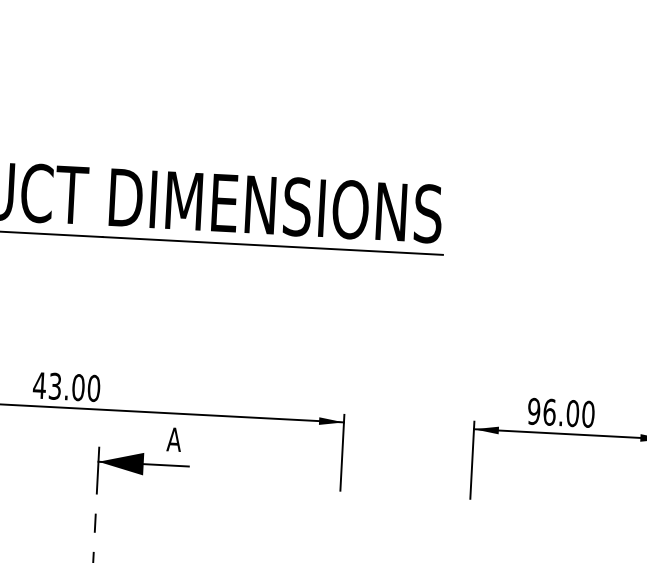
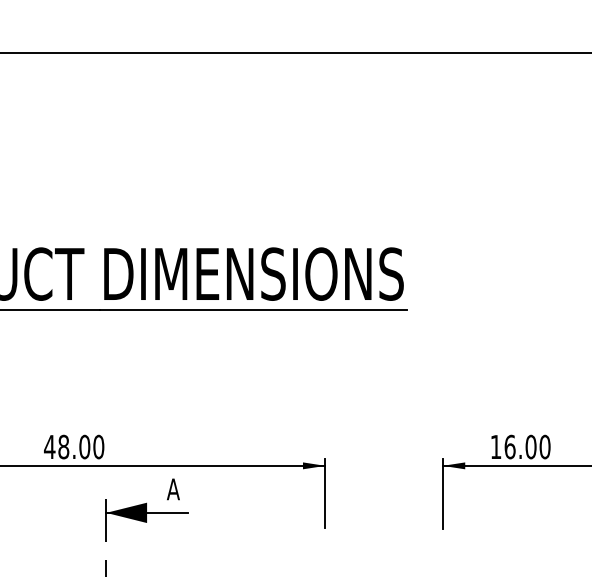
text: (54, 385) -> (63, 446), 43.00 -> 48.00
text: (533, 410) -> (495, 446), 96.00 -> 16.00

